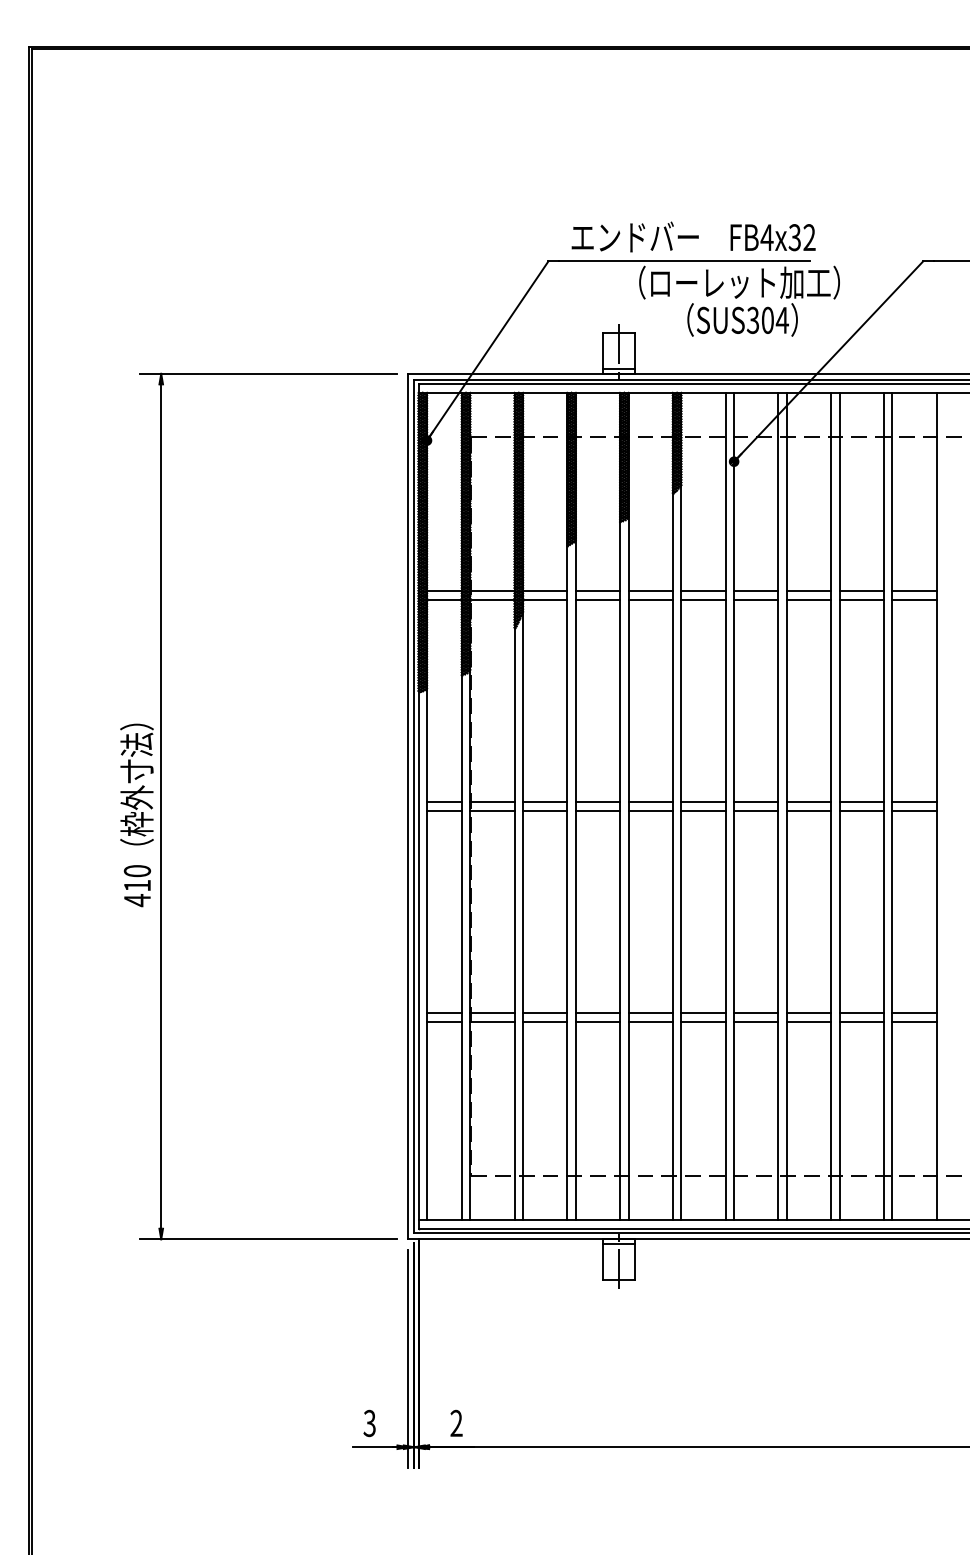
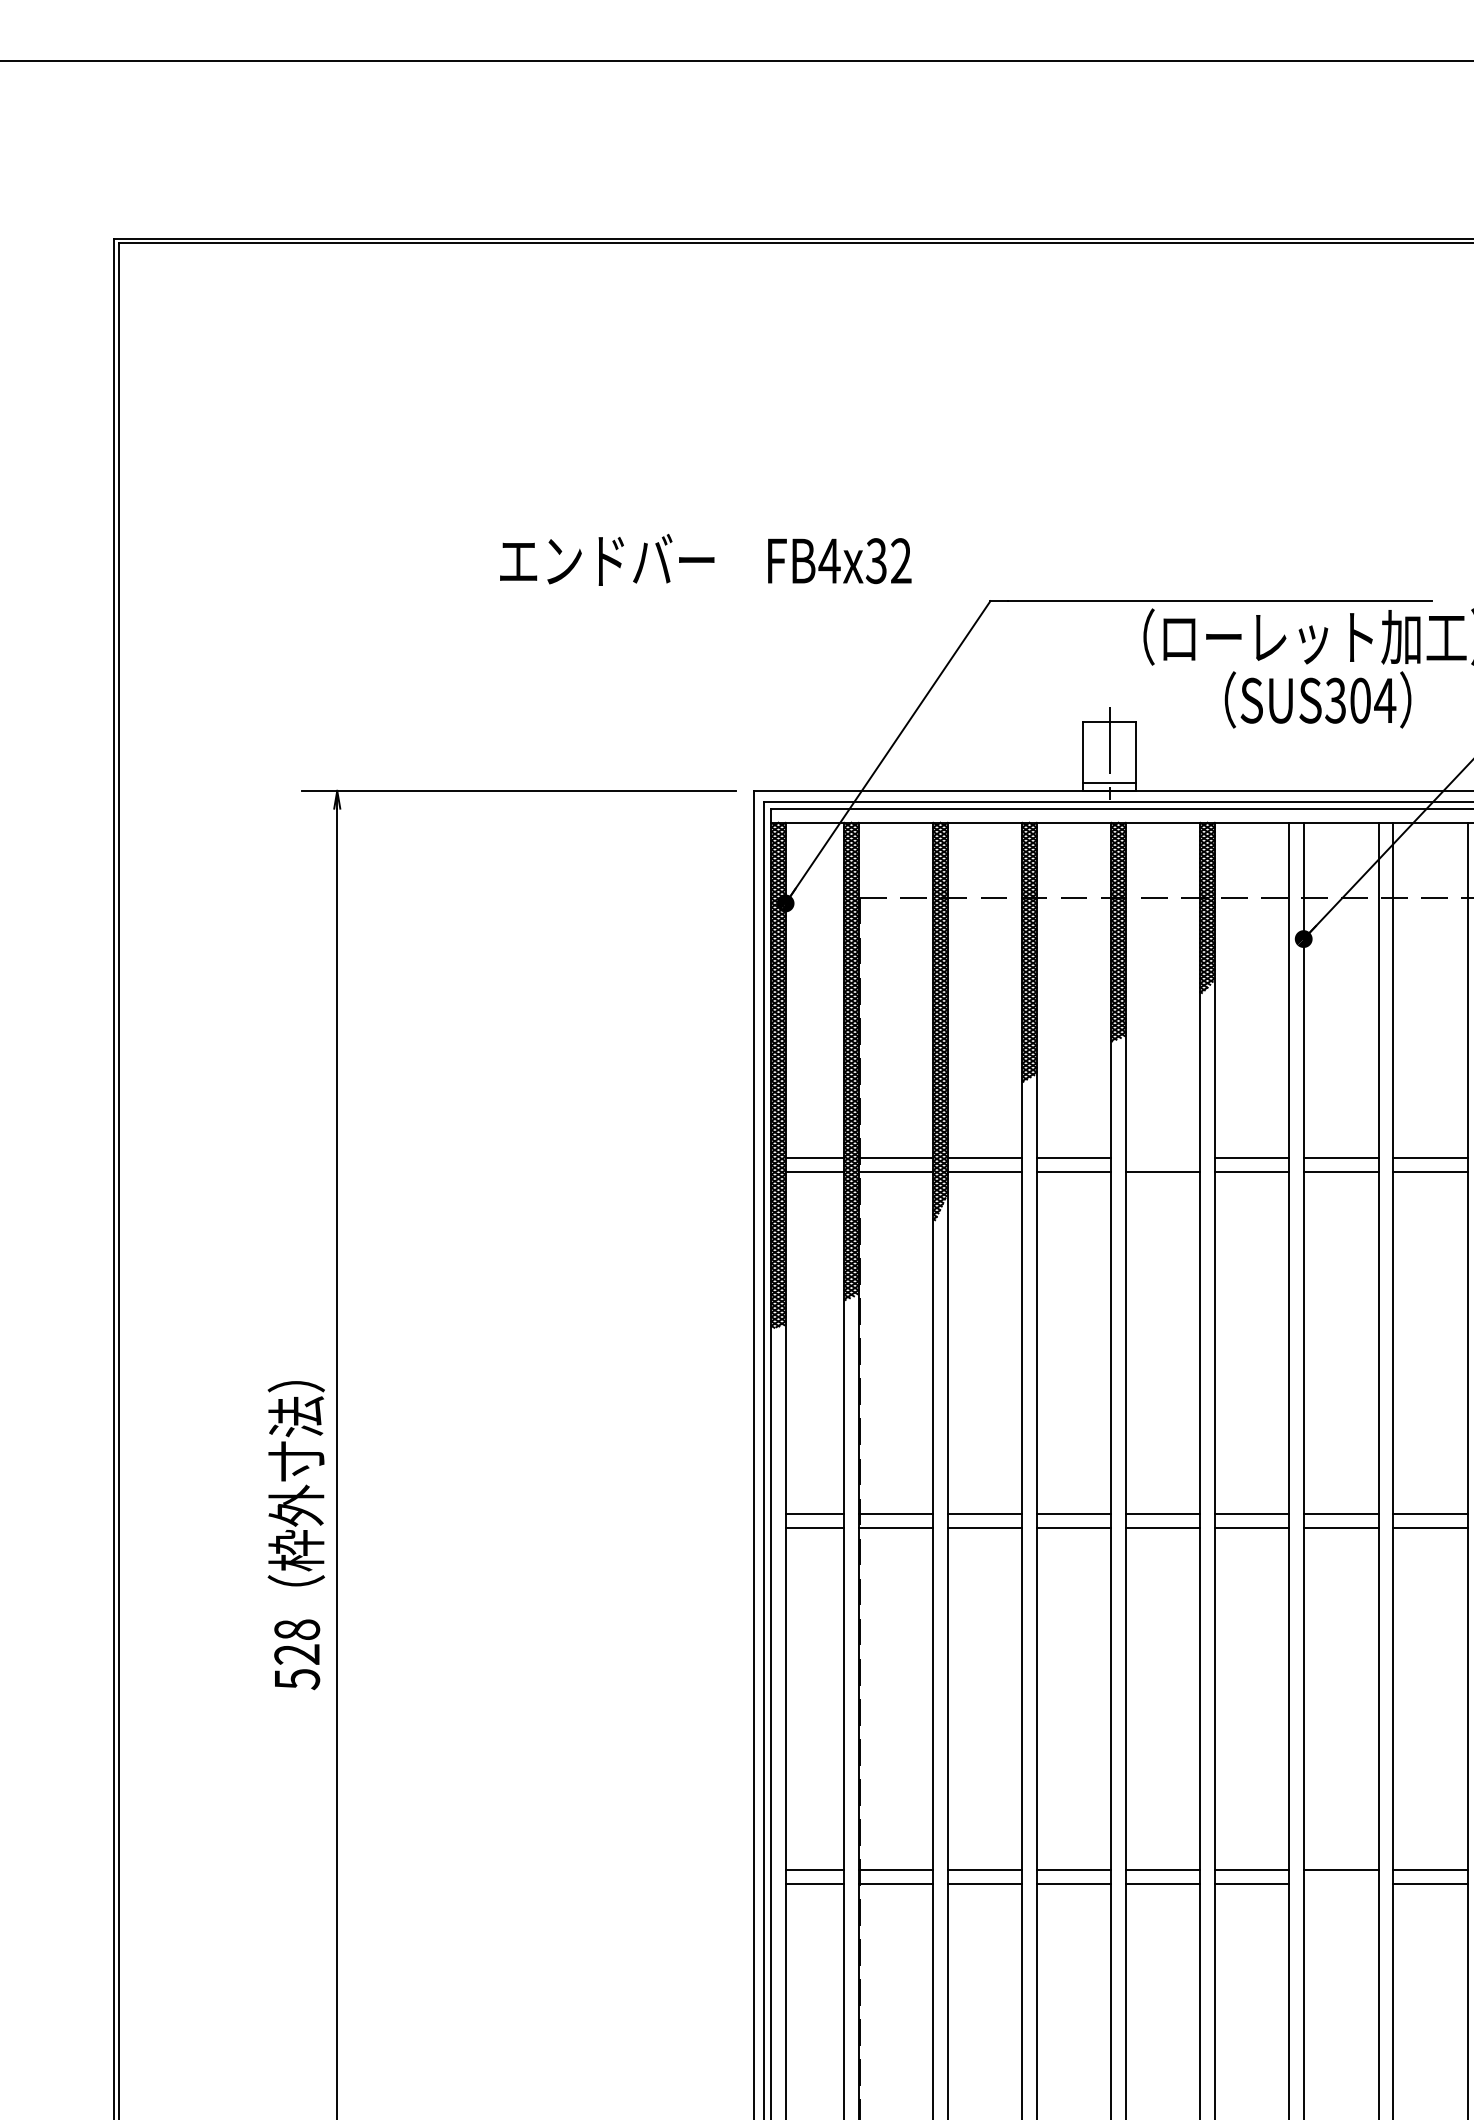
text: (693, 236) -> (705, 559), moved
line: (650, 591) -> (1162, 1158), removed
text: (137, 886) -> (297, 1655), 410 -> 528
line: (756, 1021) -> (1341, 1883), removed

